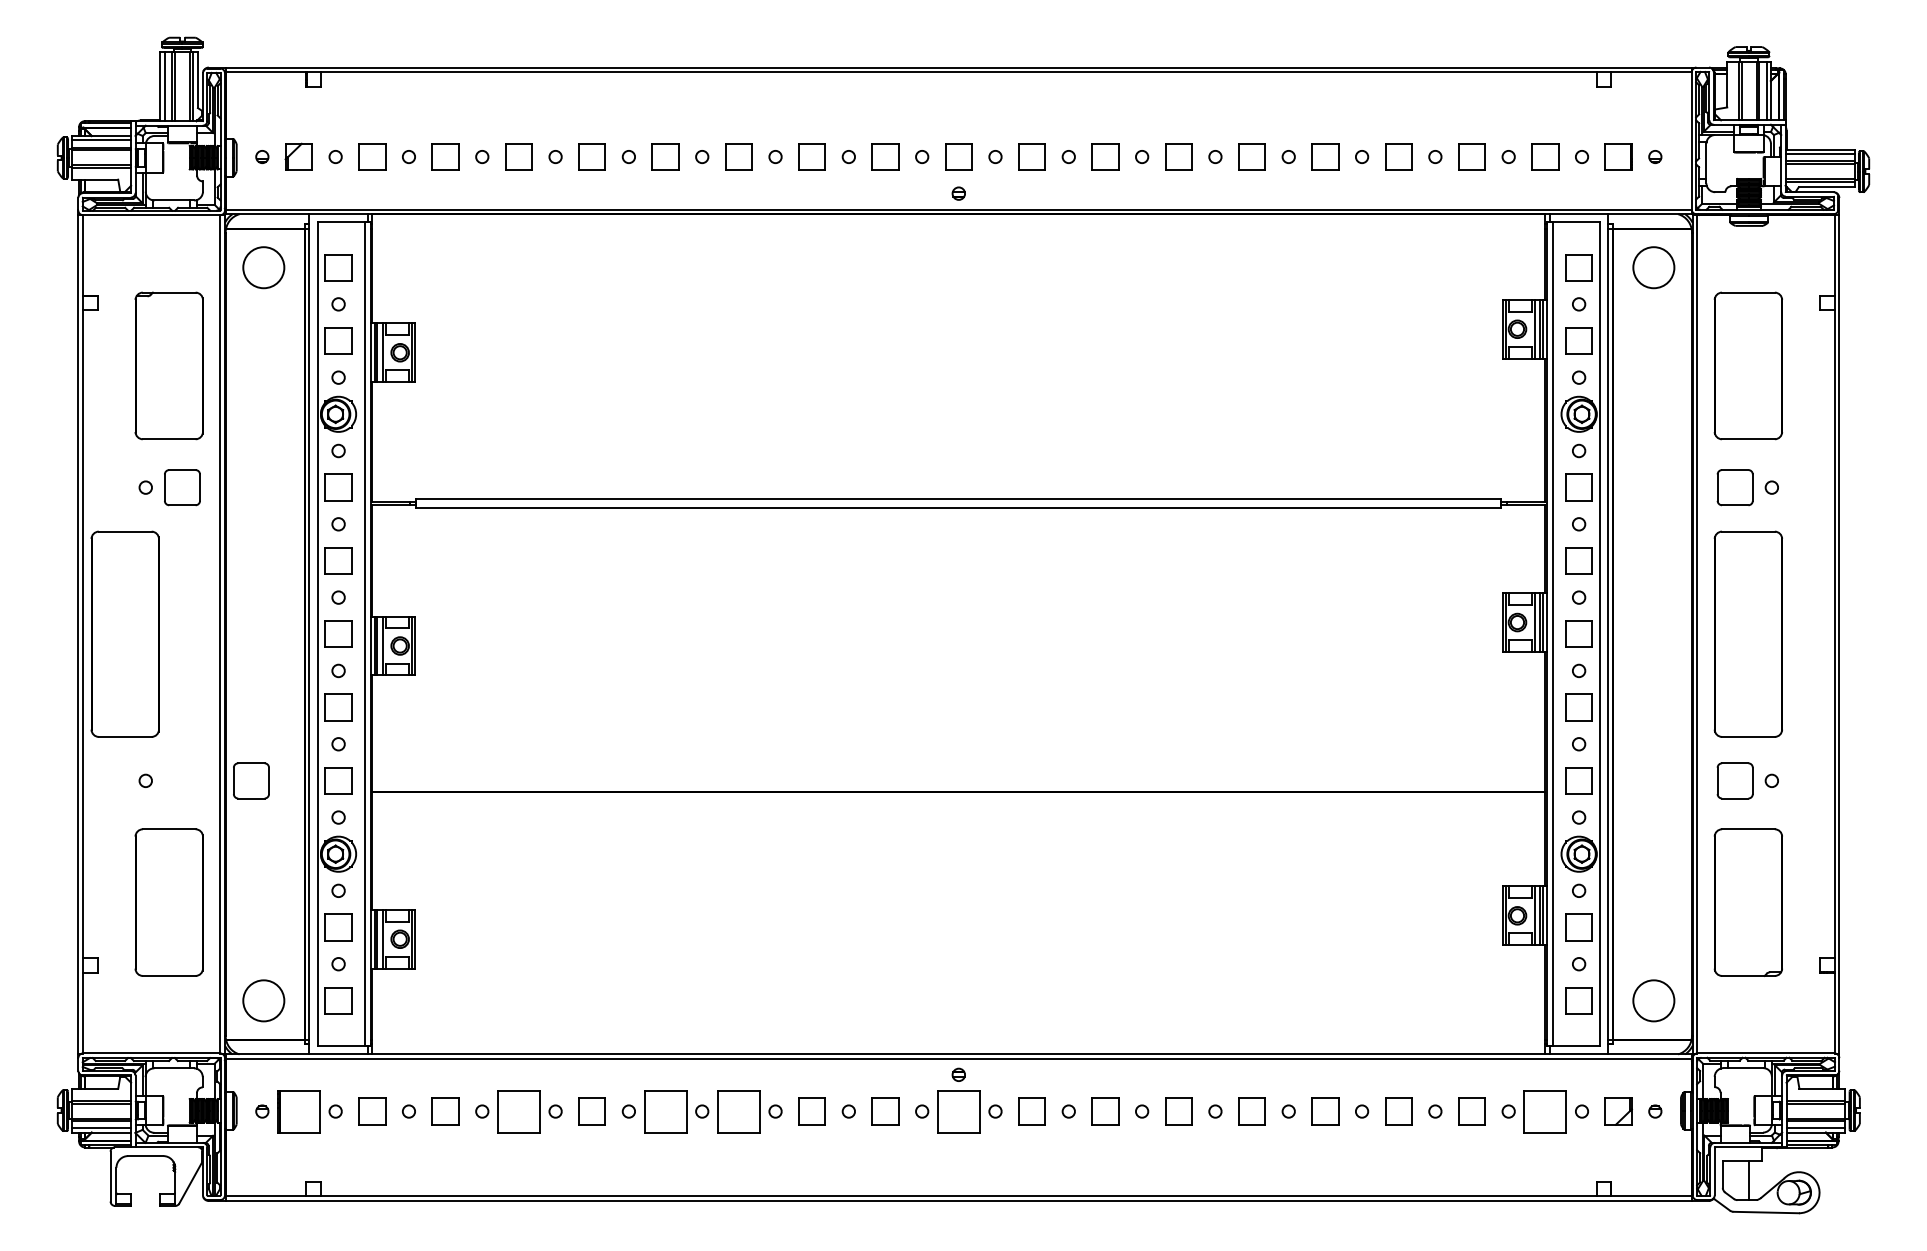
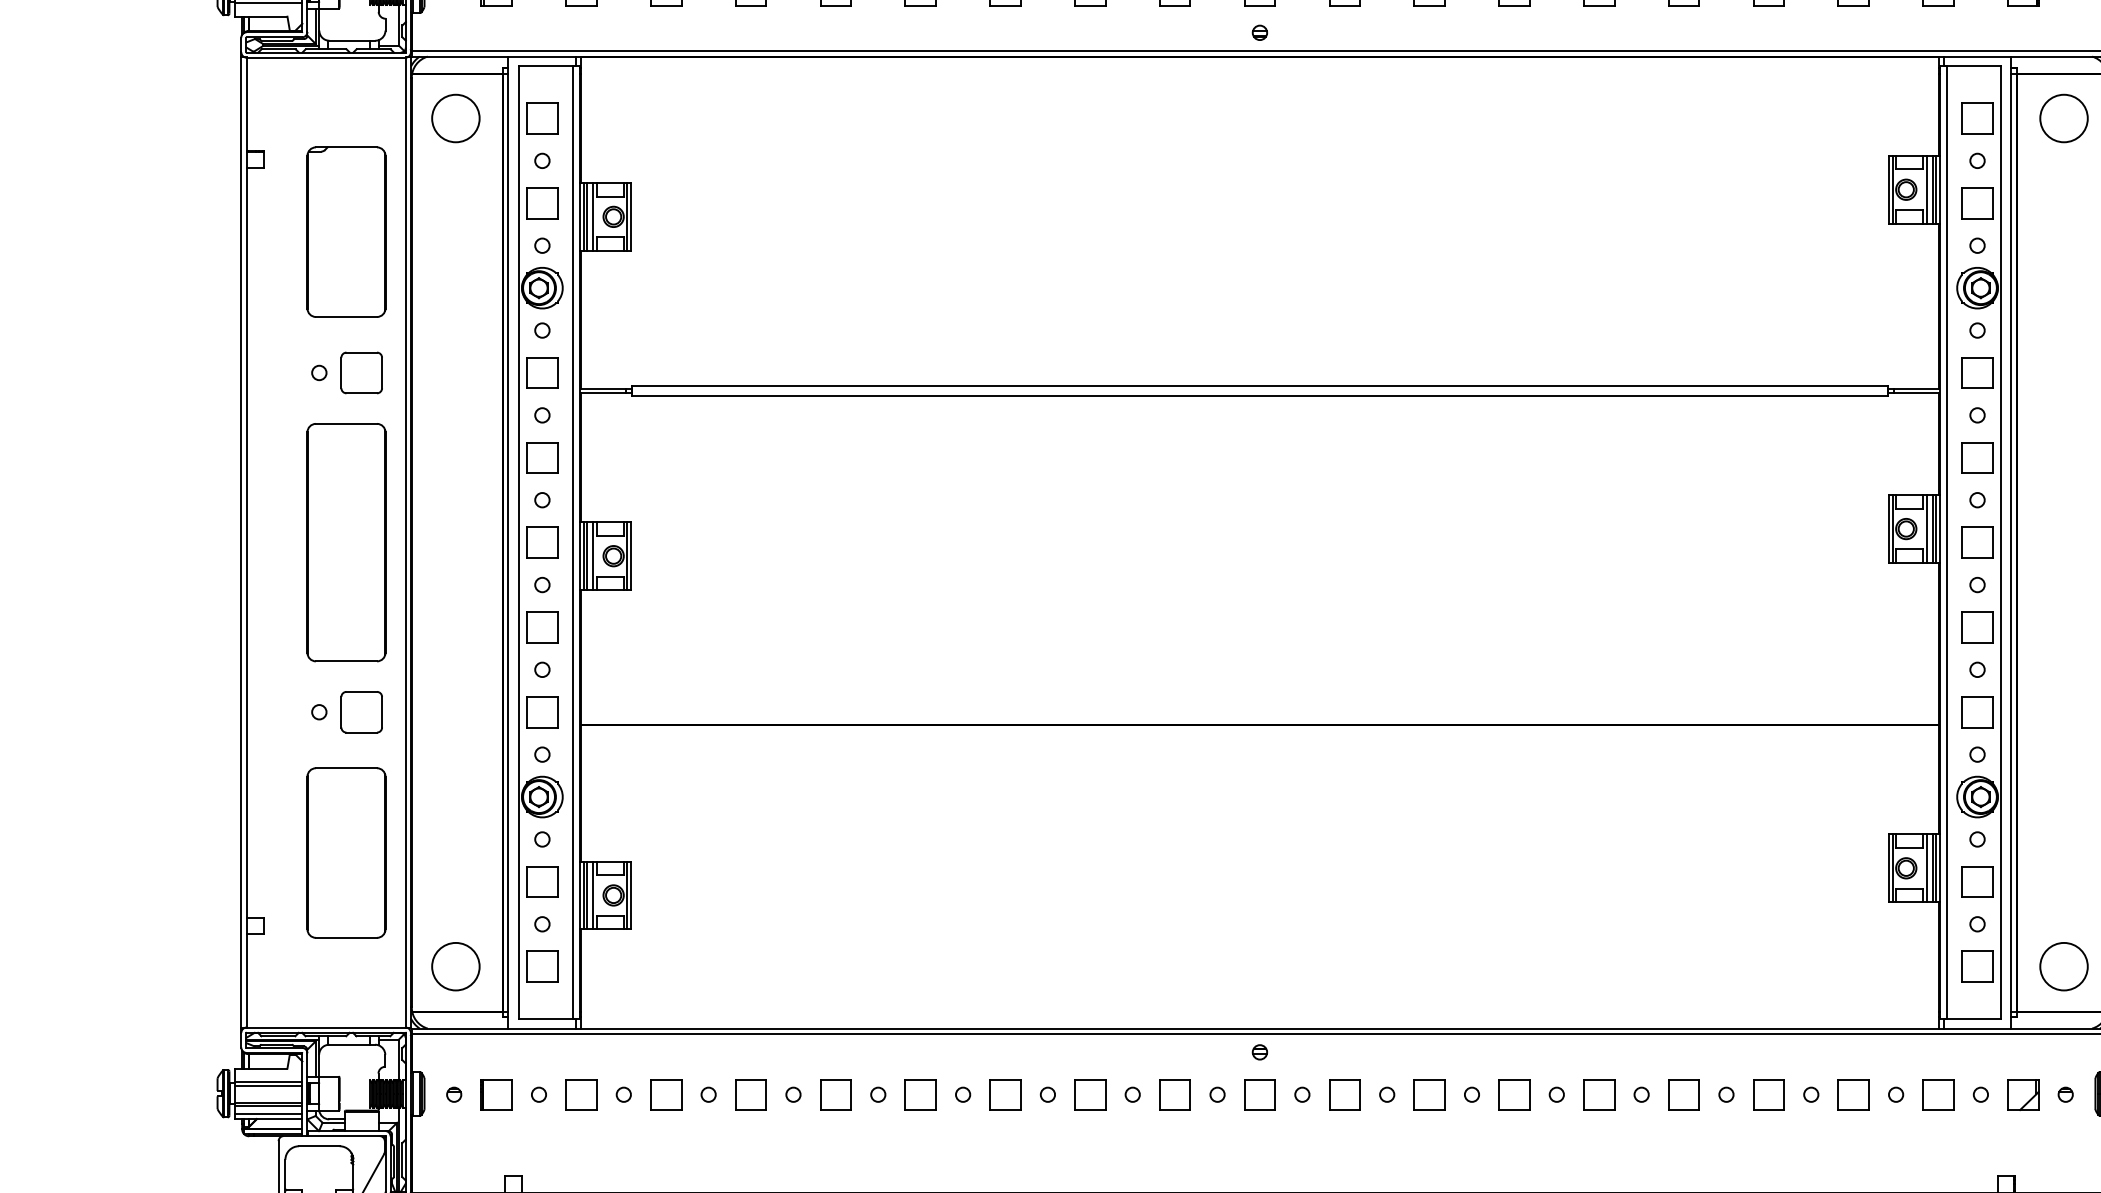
part: (124, 633) -> (345, 541), moved
part: (251, 780) -> (361, 711), moved
part: (298, 1111) -> (496, 1094), size x0.62
part: (518, 1111) -> (750, 1094), size x0.62
part: (665, 1111) -> (920, 1094), size x0.62
part: (738, 1111) -> (1005, 1094), size x0.62
part: (958, 1111) -> (1259, 1094), size x0.62
part: (1545, 1111) -> (1938, 1094), size x0.62

